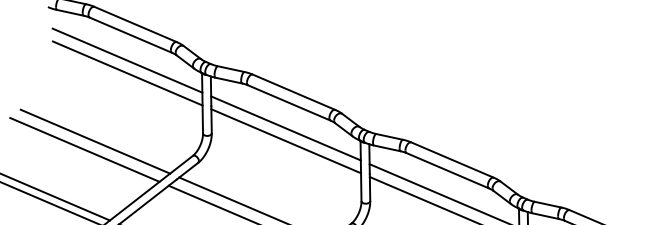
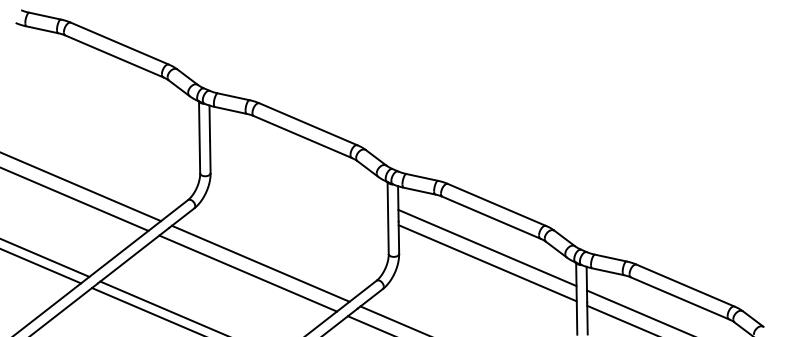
line: (127, 60) -> (110, 86), removed
line: (127, 73) -> (110, 101), removed
line: (285, 128) -> (298, 167), removed
line: (286, 141) -> (299, 182), removed

